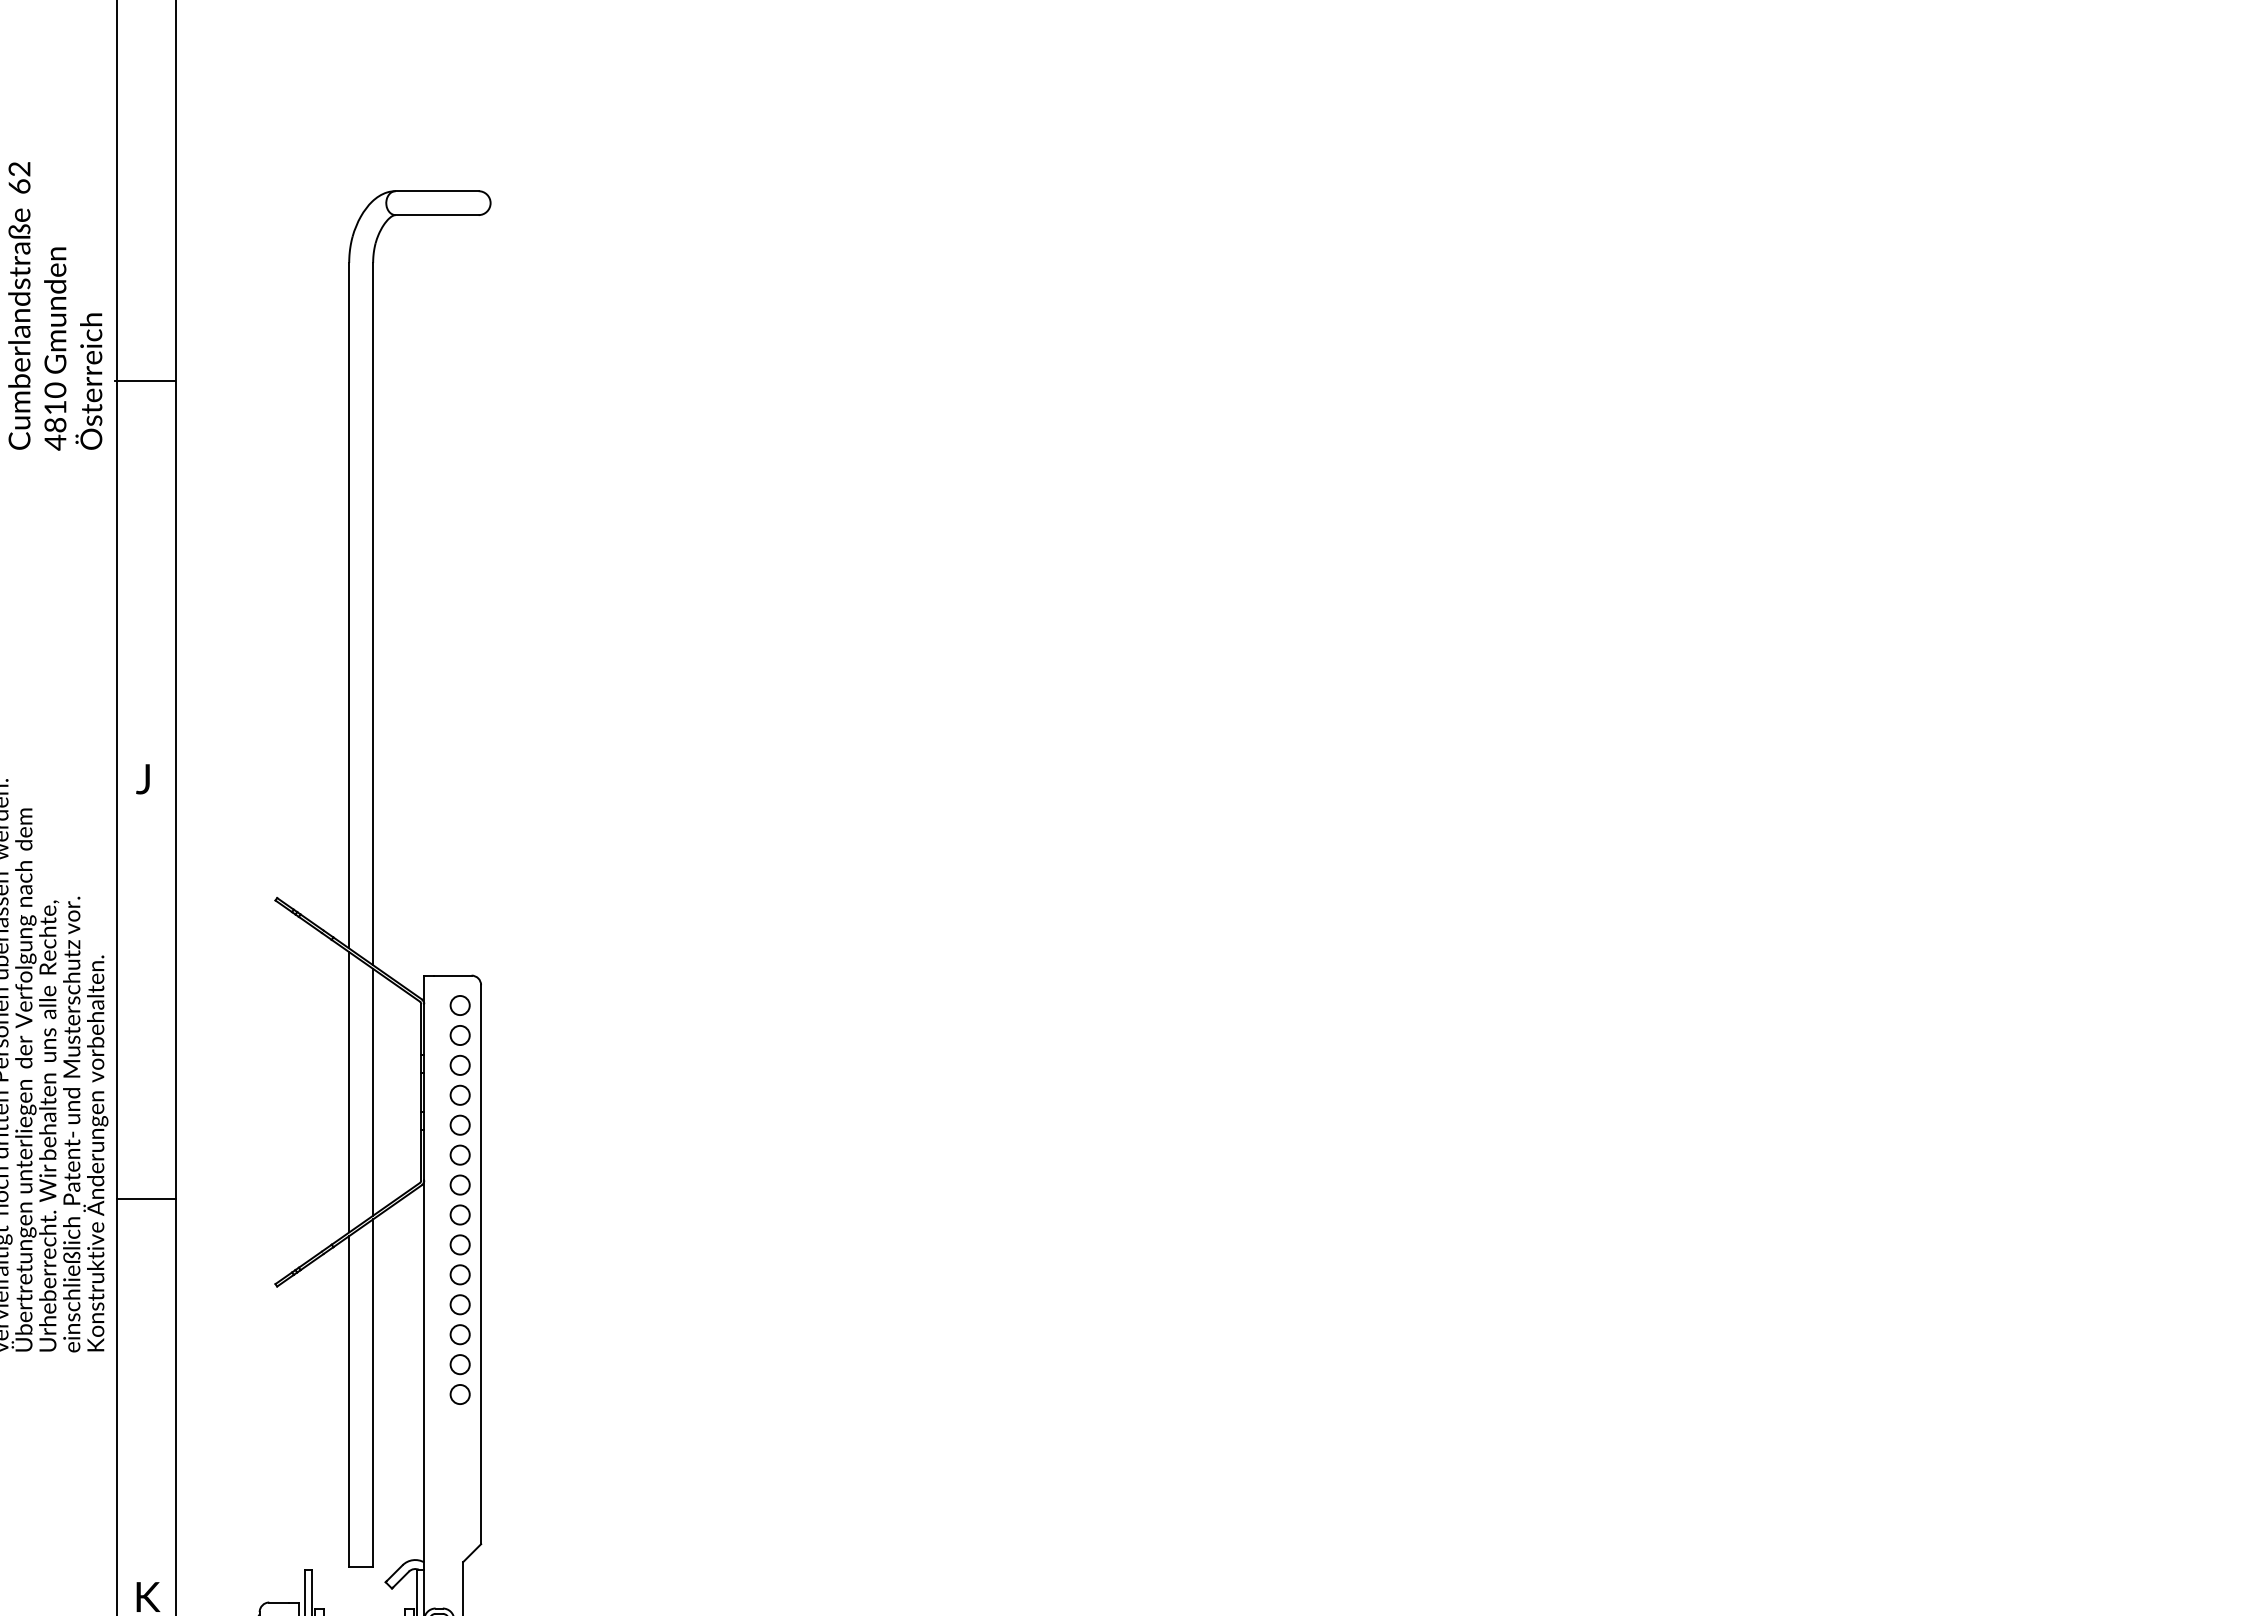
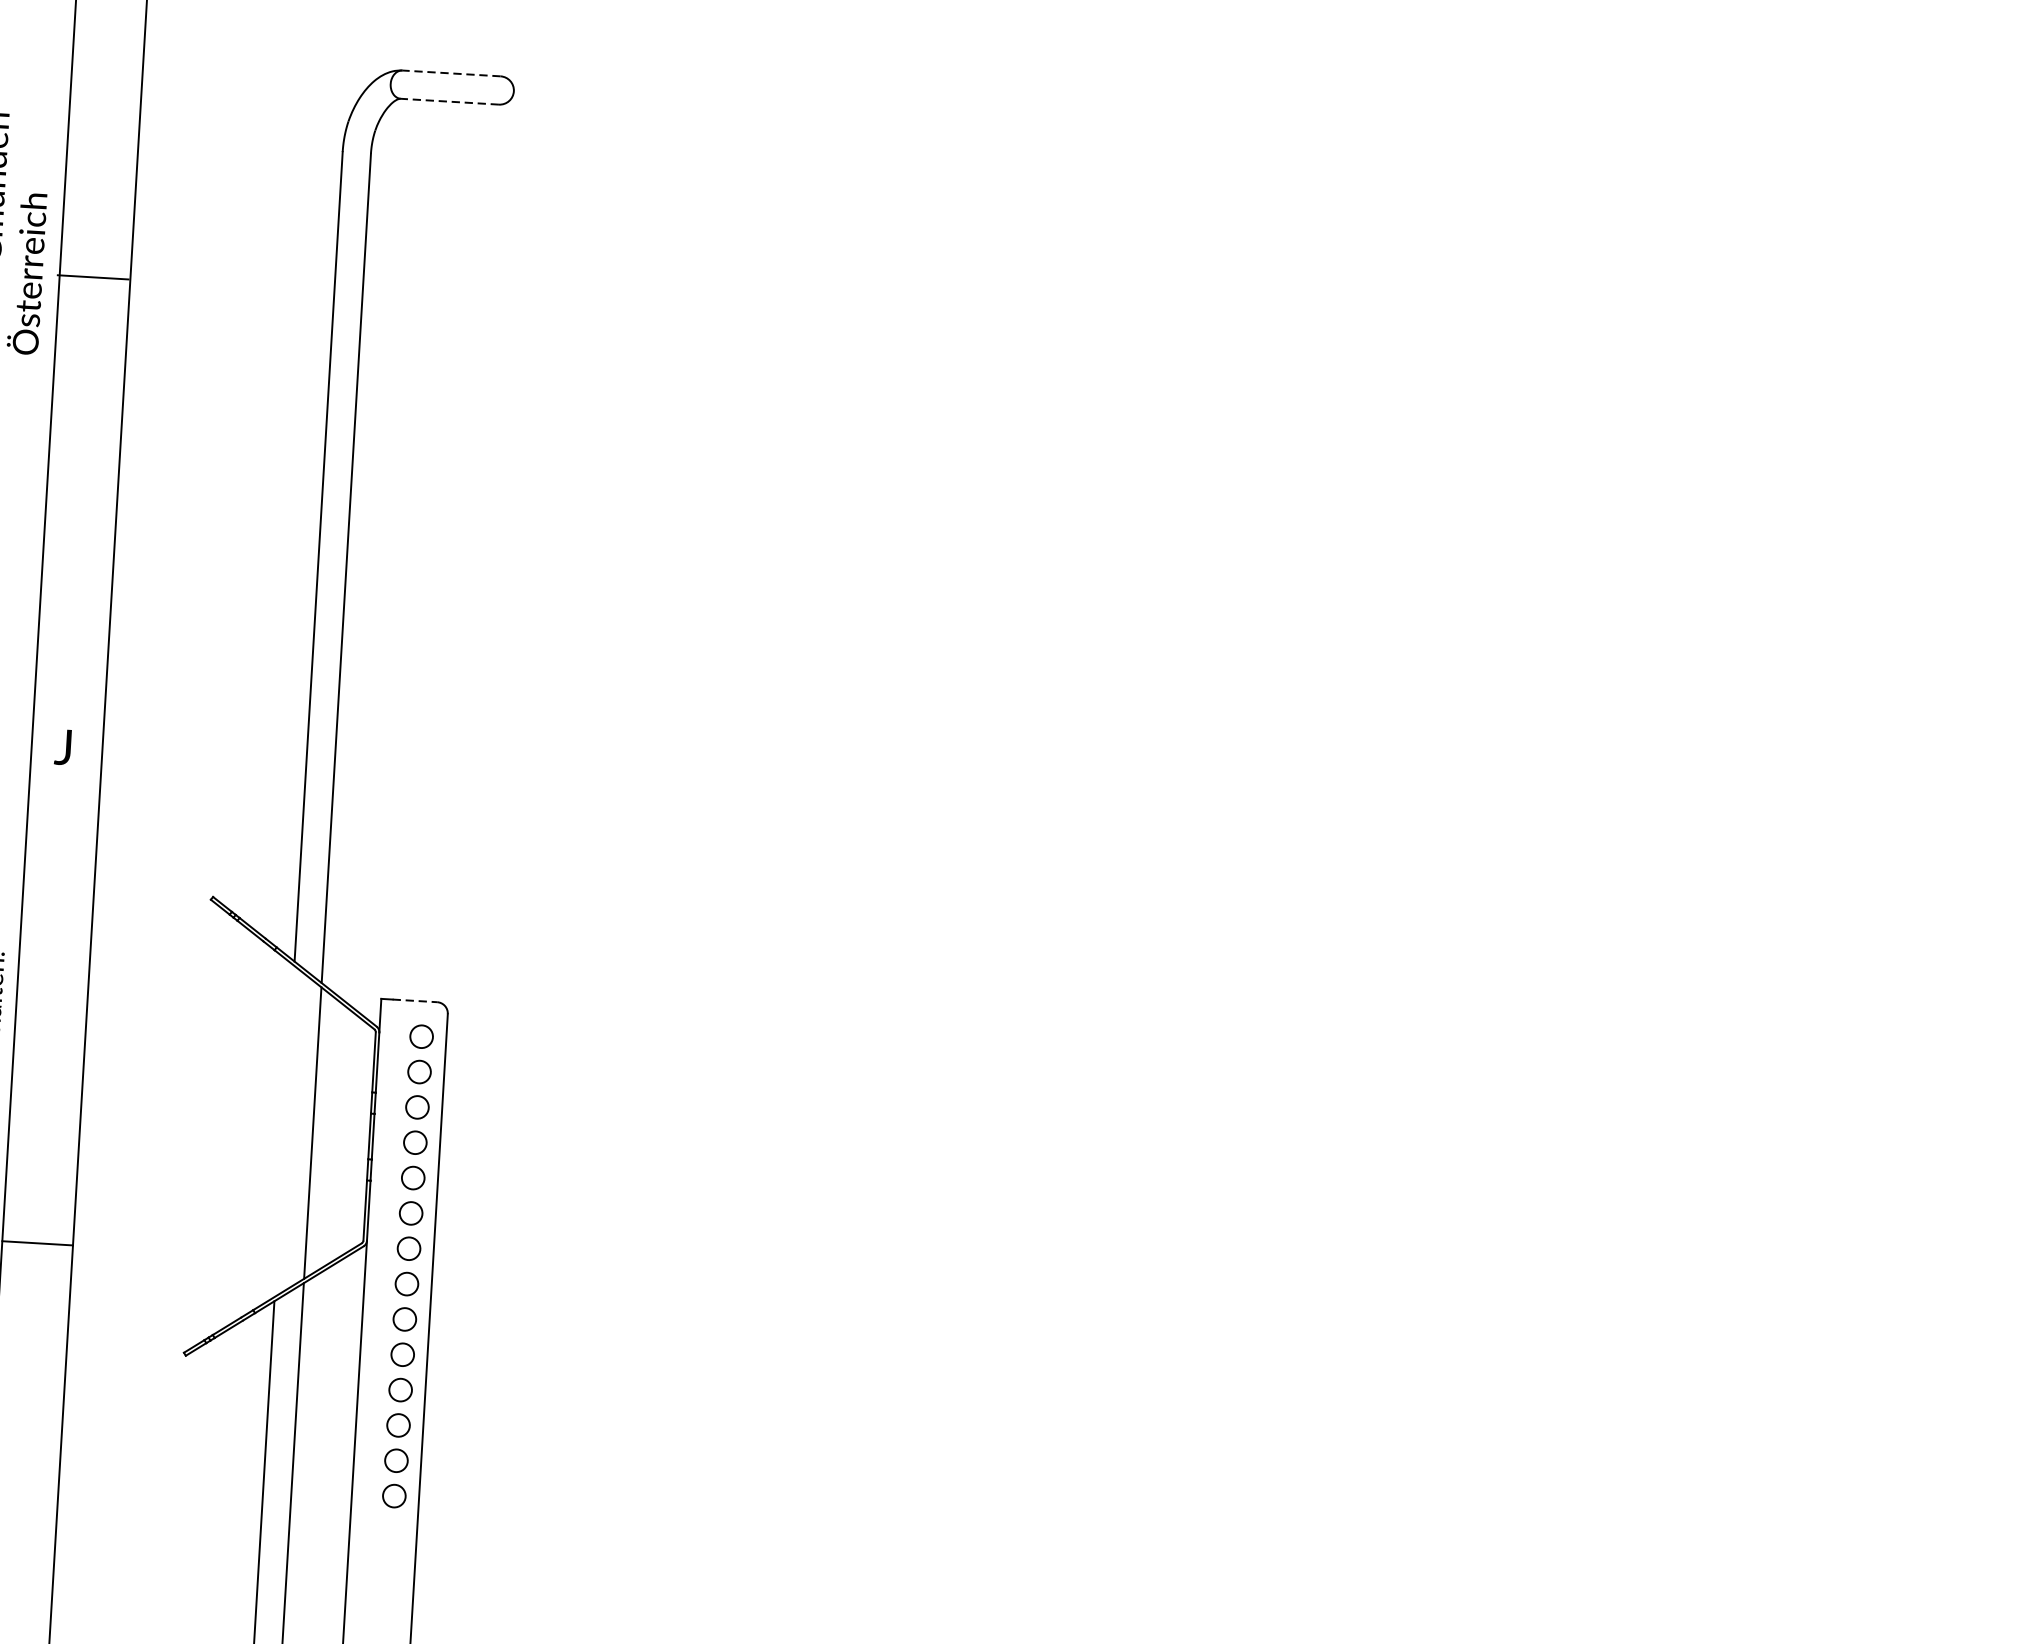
line: (437, 191) -> (451, 73), solid -> dashed
line: (437, 215) -> (450, 102), solid -> dashed
line: (452, 975) -> (414, 1000), solid -> dashed
line: (349, 1092) -> (284, 1131), removed

